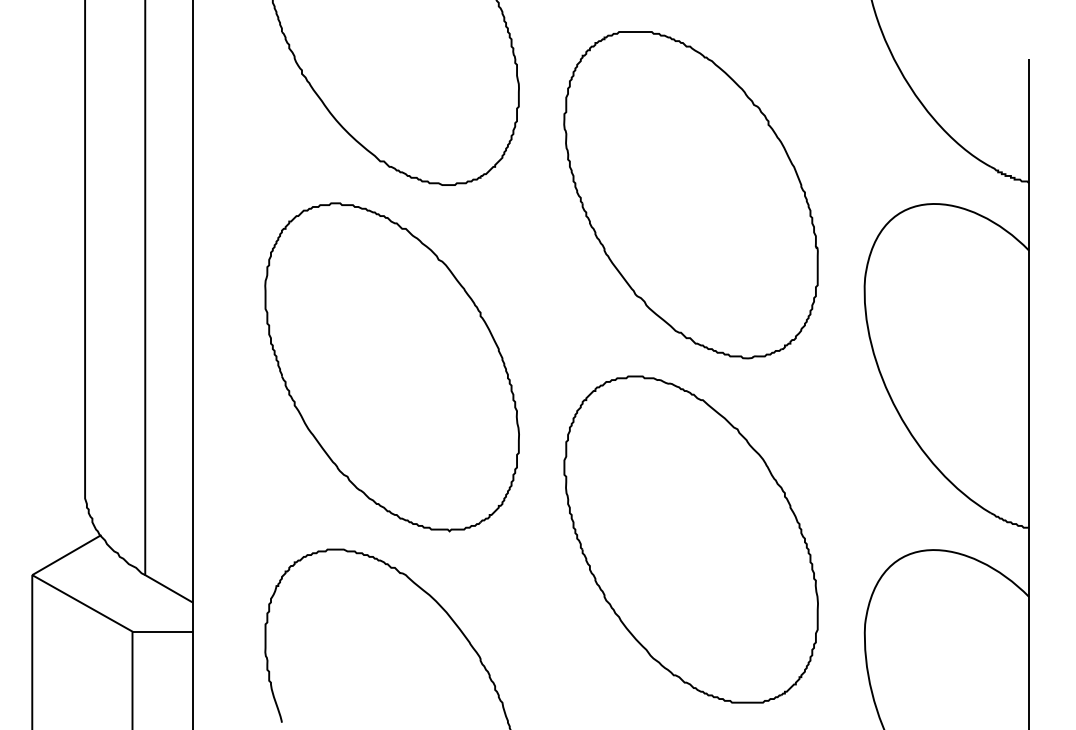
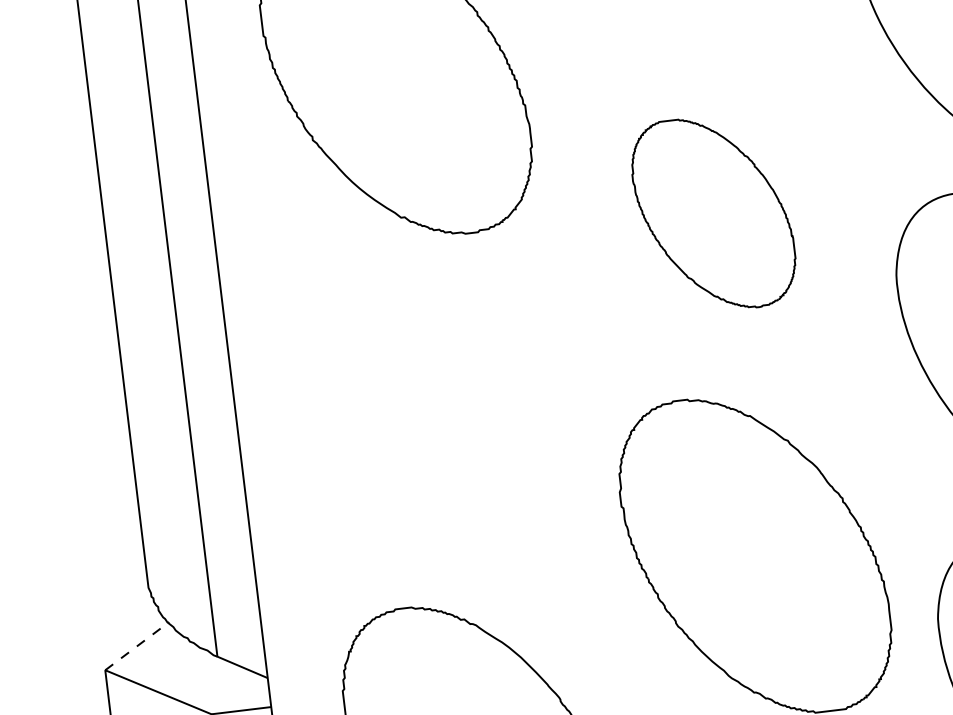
part: (690, 195) -> (713, 214), size x0.6
part: (391, 367) -> (436, 420), removed
line: (67, 554) -> (137, 645), solid -> dashed

